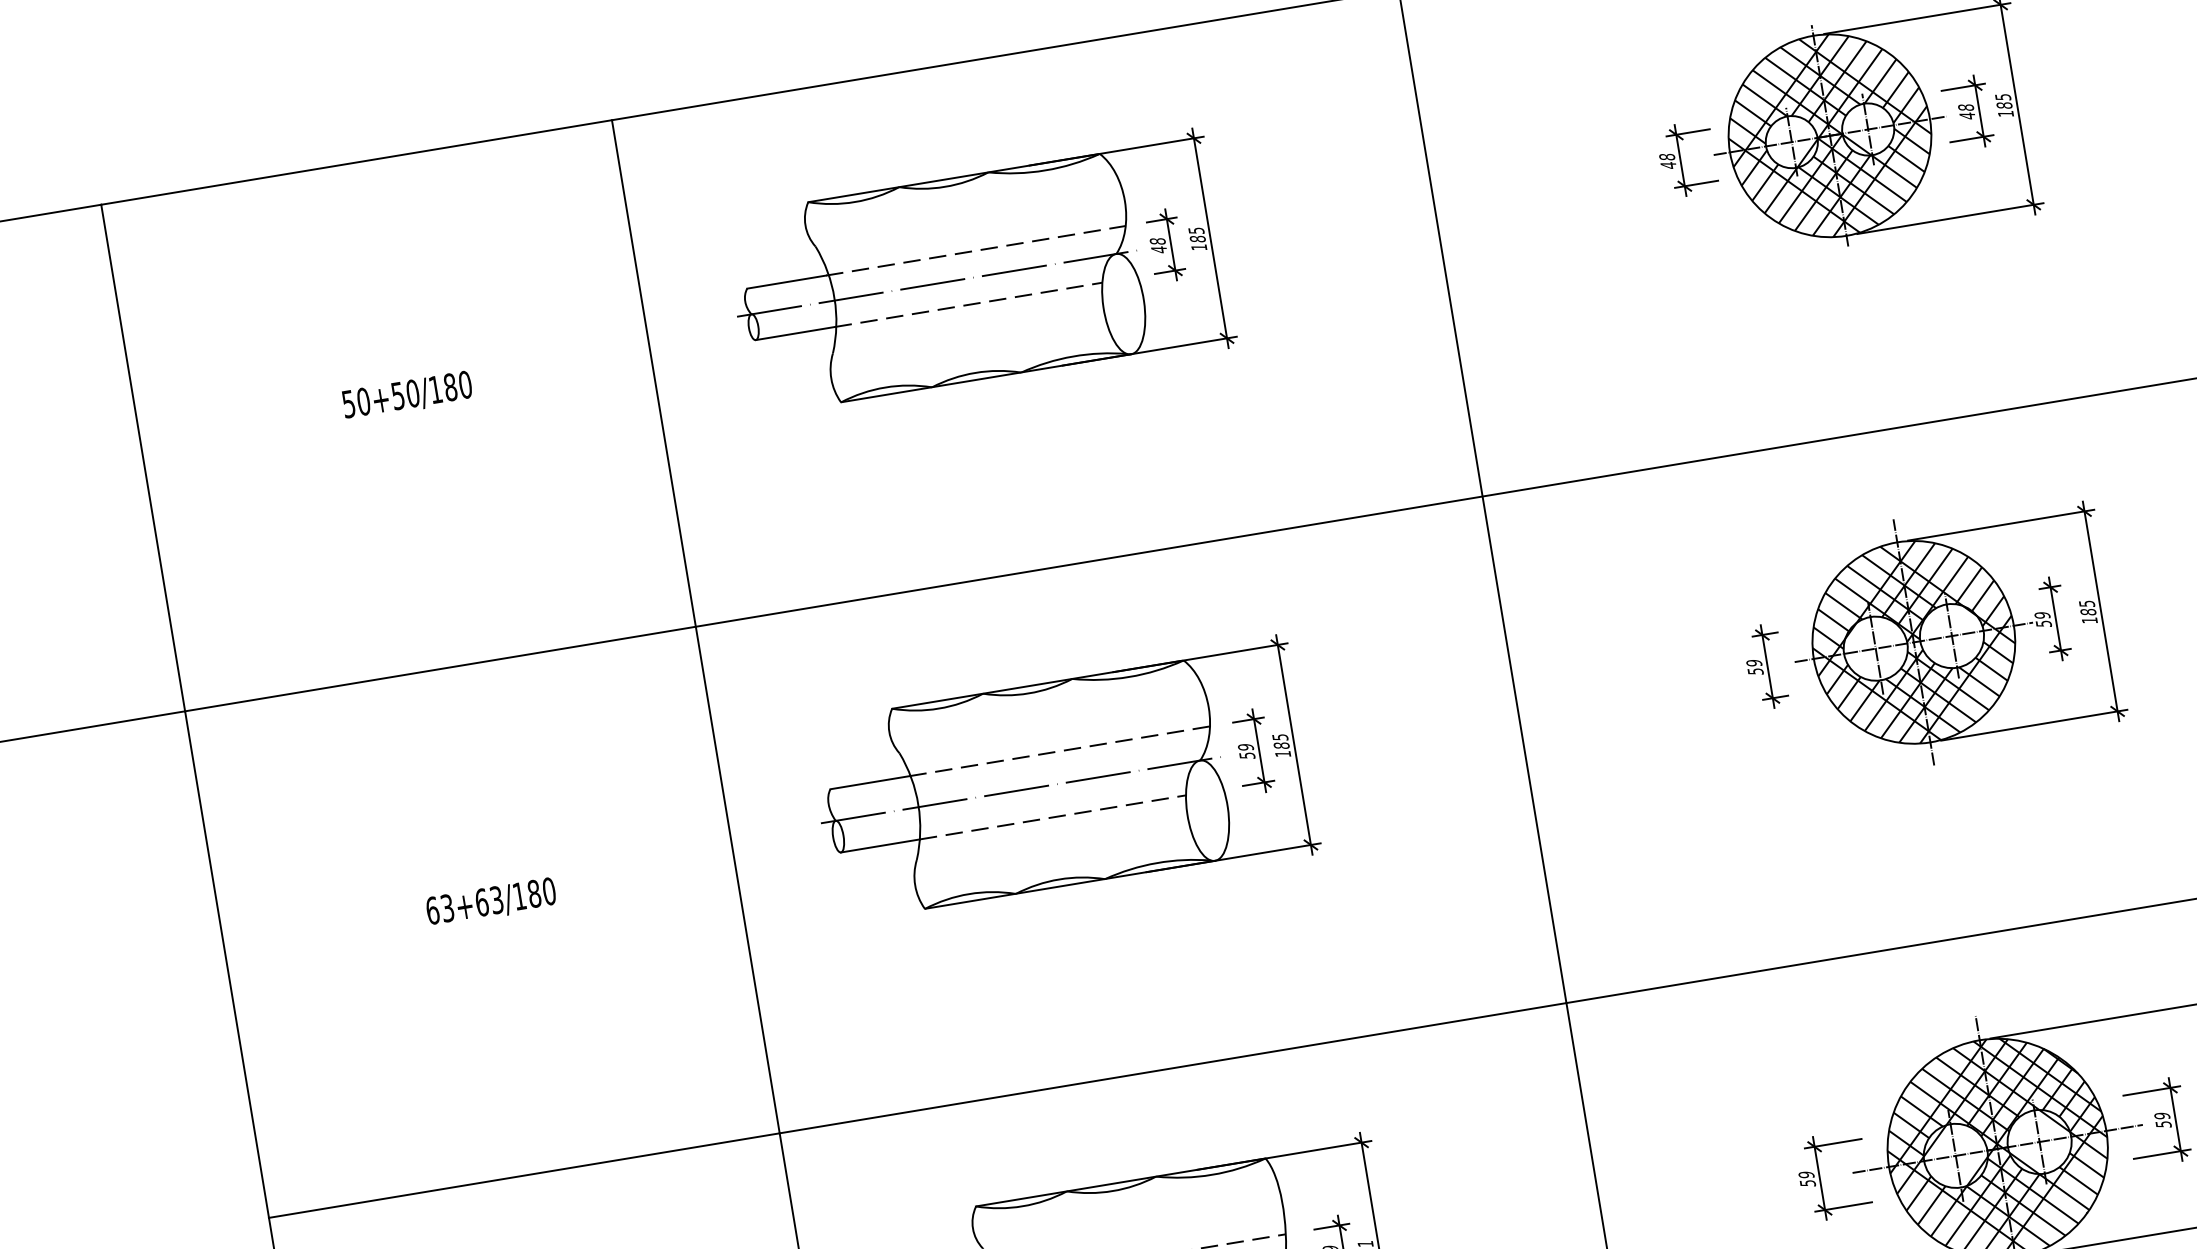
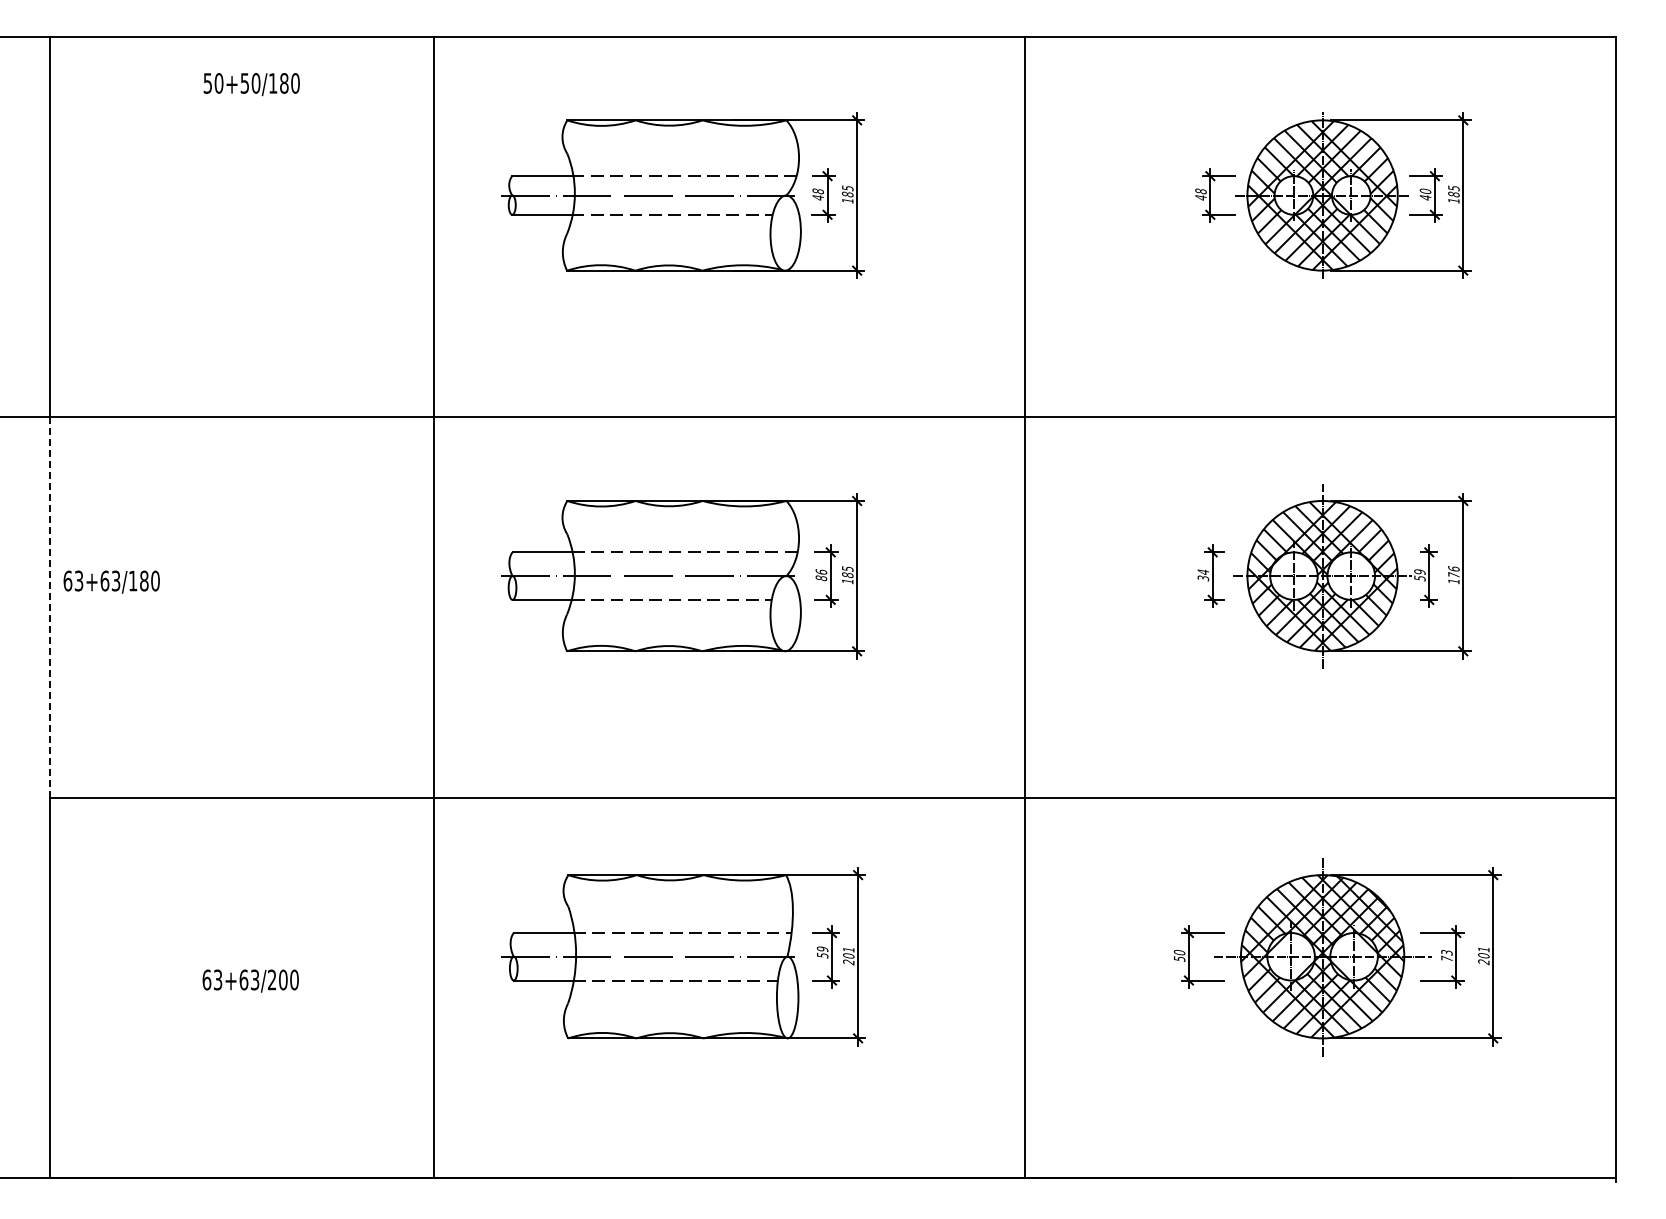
text: (1966, 107) -> (1425, 191), 48 -> 40
text: (407, 395) -> (251, 84), moved
text: (2087, 608) -> (1453, 572), 185 -> 176
text: (1754, 666) -> (1203, 574), 59 -> 34
text: (1246, 751) -> (821, 575), 59 -> 86
text: (490, 901) -> (111, 581), moved
line: (226, 964) -> (49, 607), solid -> dashed
text: (2162, 1119) -> (1446, 955), 59 -> 73
text: (1806, 1176) -> (1179, 953), 59 -> 50

